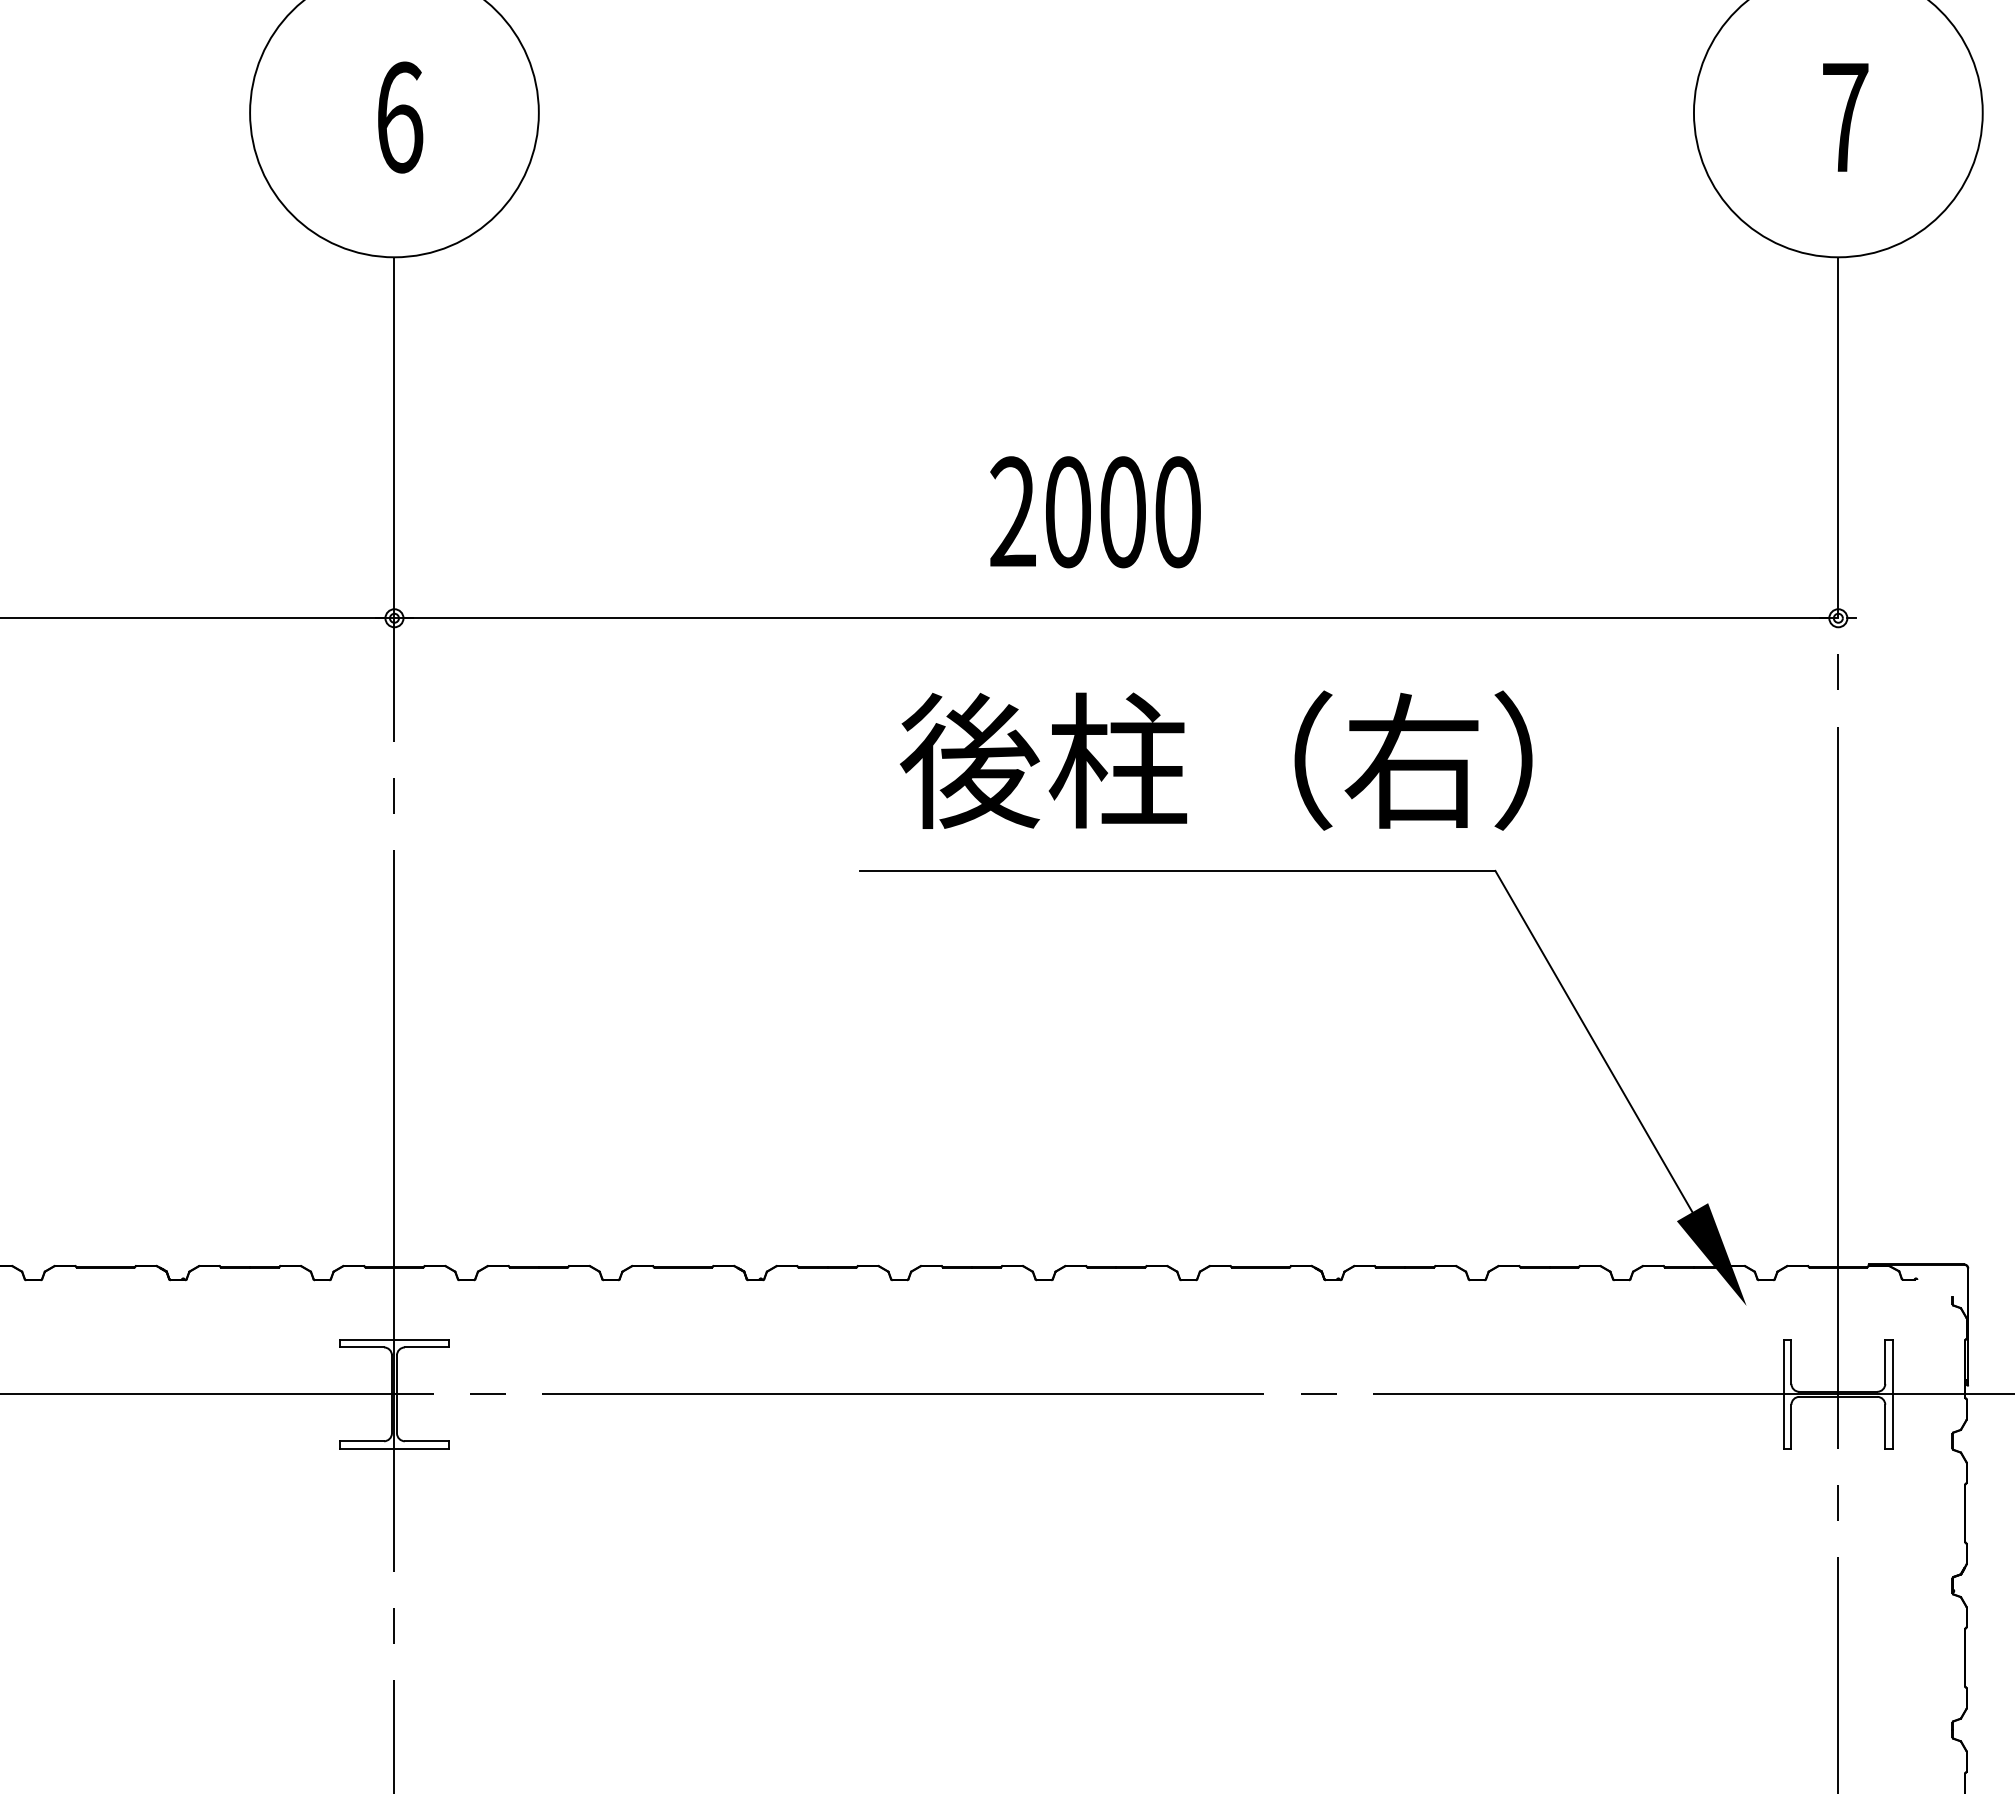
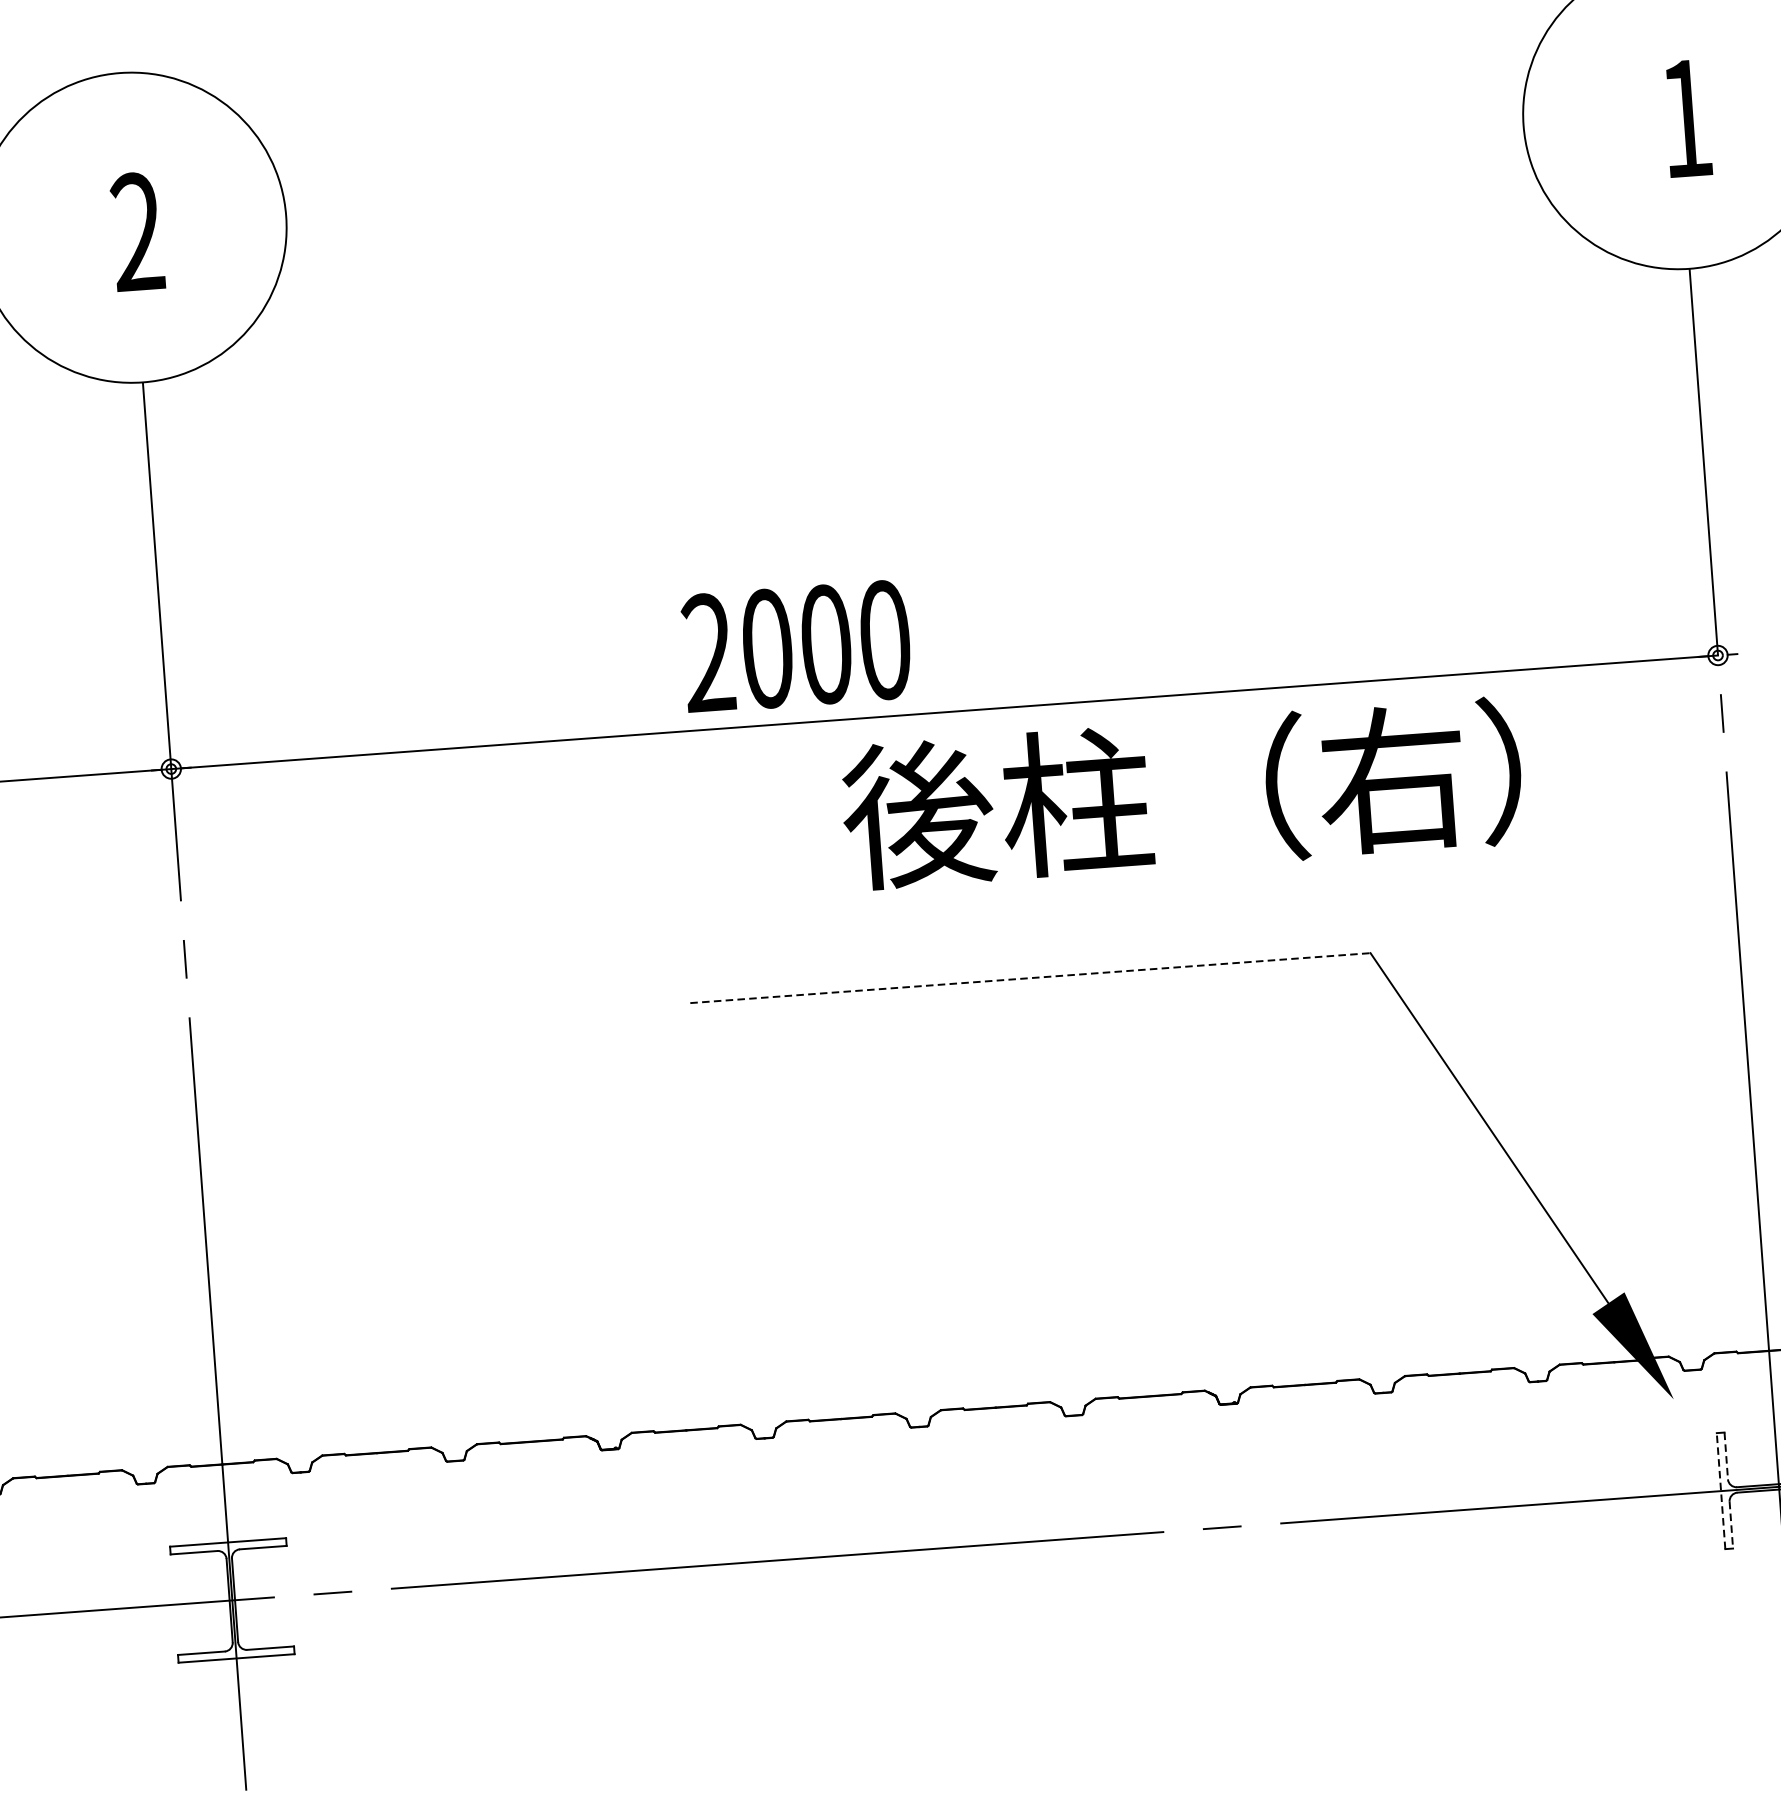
text: (399, 117) -> (137, 232), 6 -> 2
text: (1845, 117) -> (1686, 118), 7 -> 1
text: (1095, 512) -> (796, 646), moved
text: (1216, 760) -> (1182, 794), moved
line: (1177, 870) -> (1029, 977), solid -> dashed
line: (1791, 1362) -> (1726, 1456), solid -> dashed
line: (1784, 1393) -> (1721, 1490), solid -> dashed
line: (1791, 1426) -> (1731, 1524), solid -> dashed

